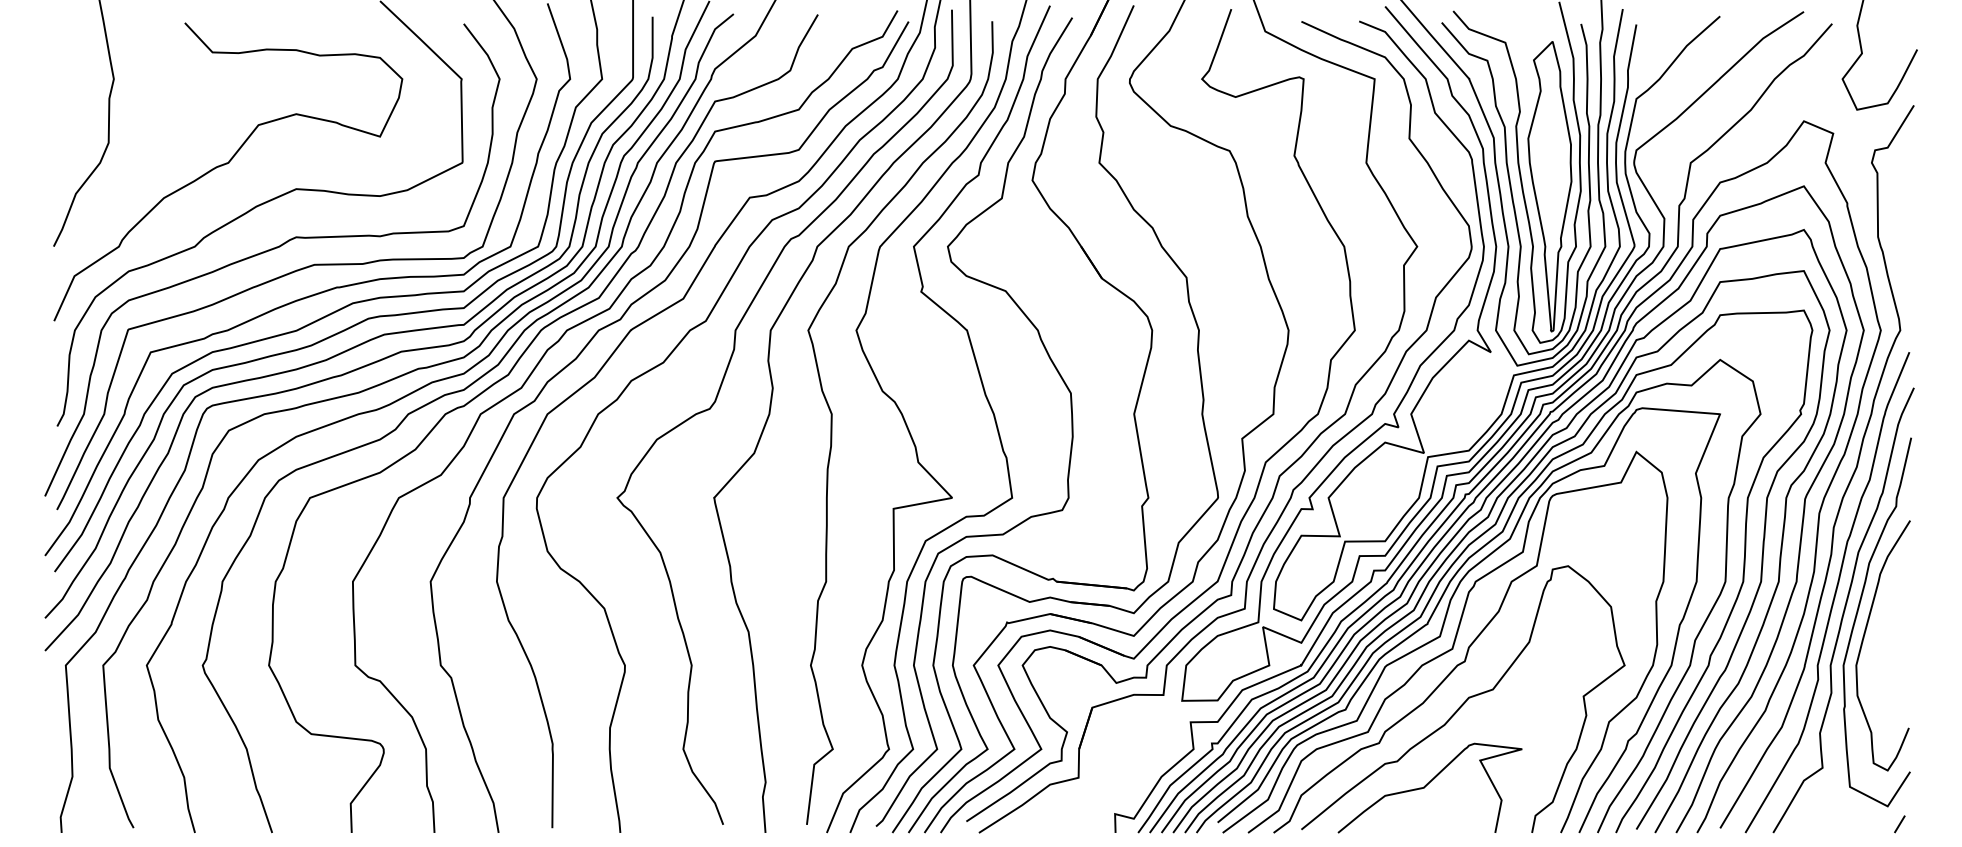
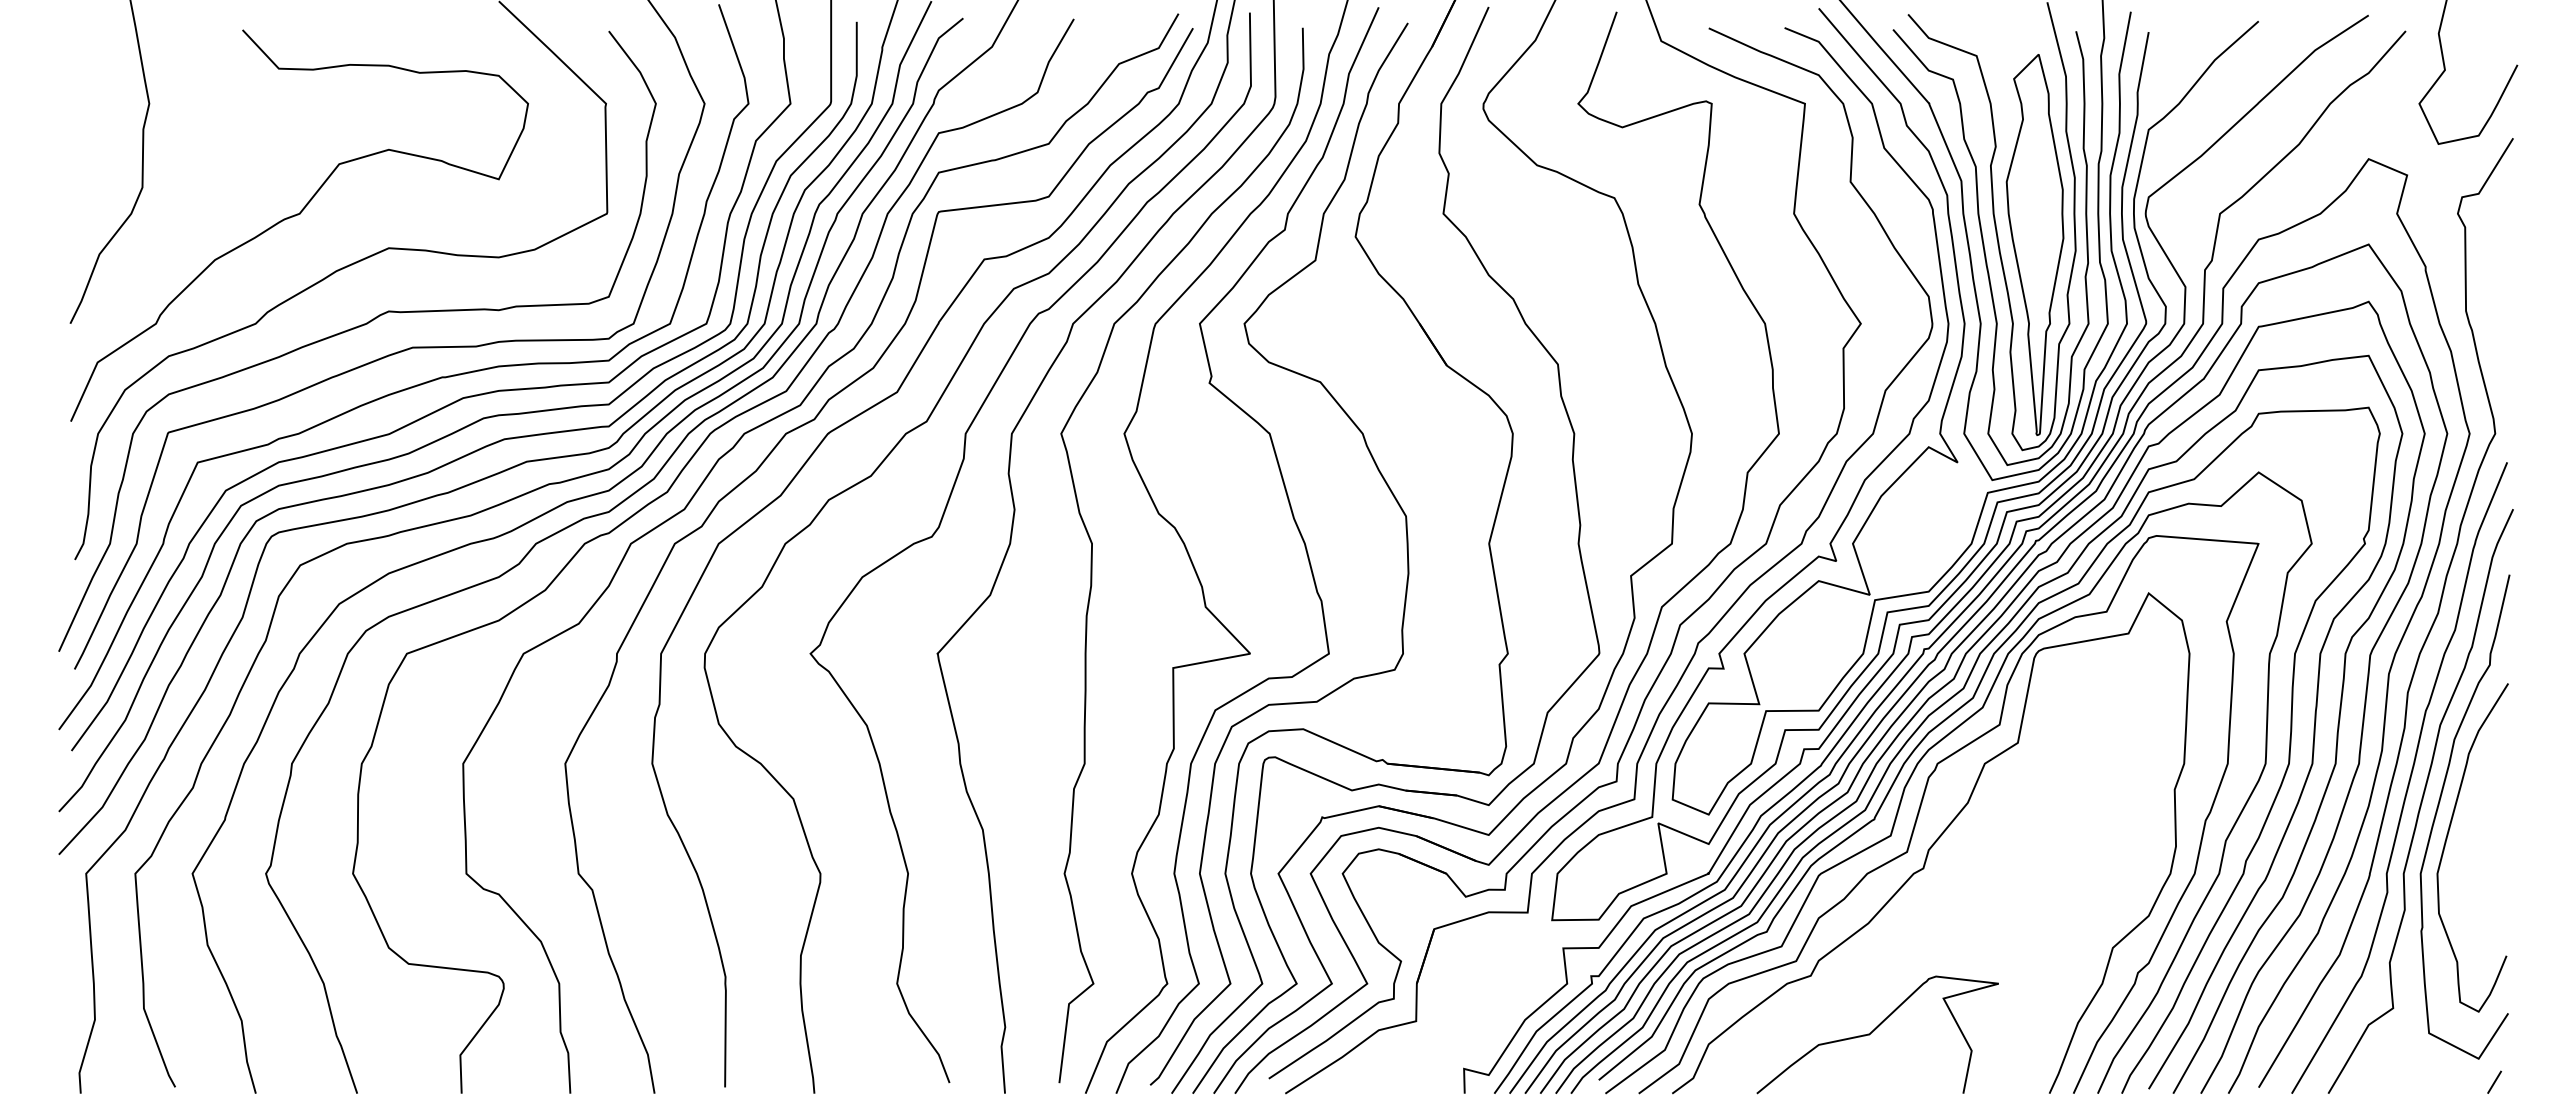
curve: (1465, 700) -> (1924, 919), removed

